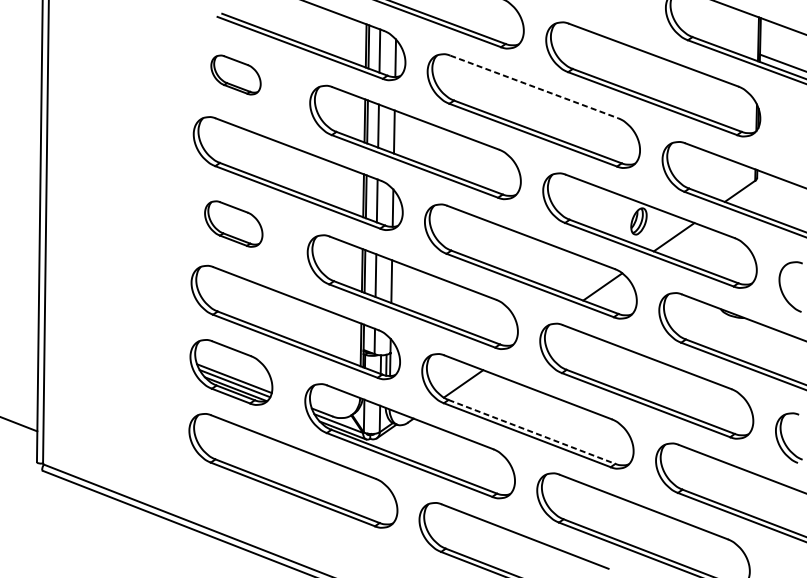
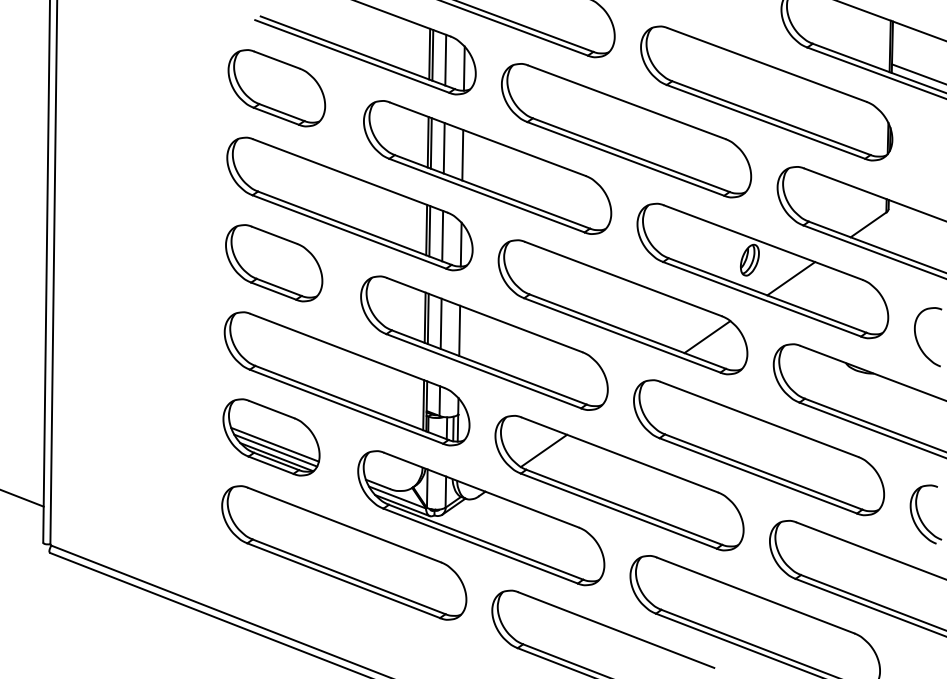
part: (235, 75) -> (276, 88), size x1.67
line: (534, 87) -> (627, 102), dashed -> solid
part: (233, 224) -> (274, 263), size x1.43
line: (532, 432) -> (624, 507), dashed -> solid

